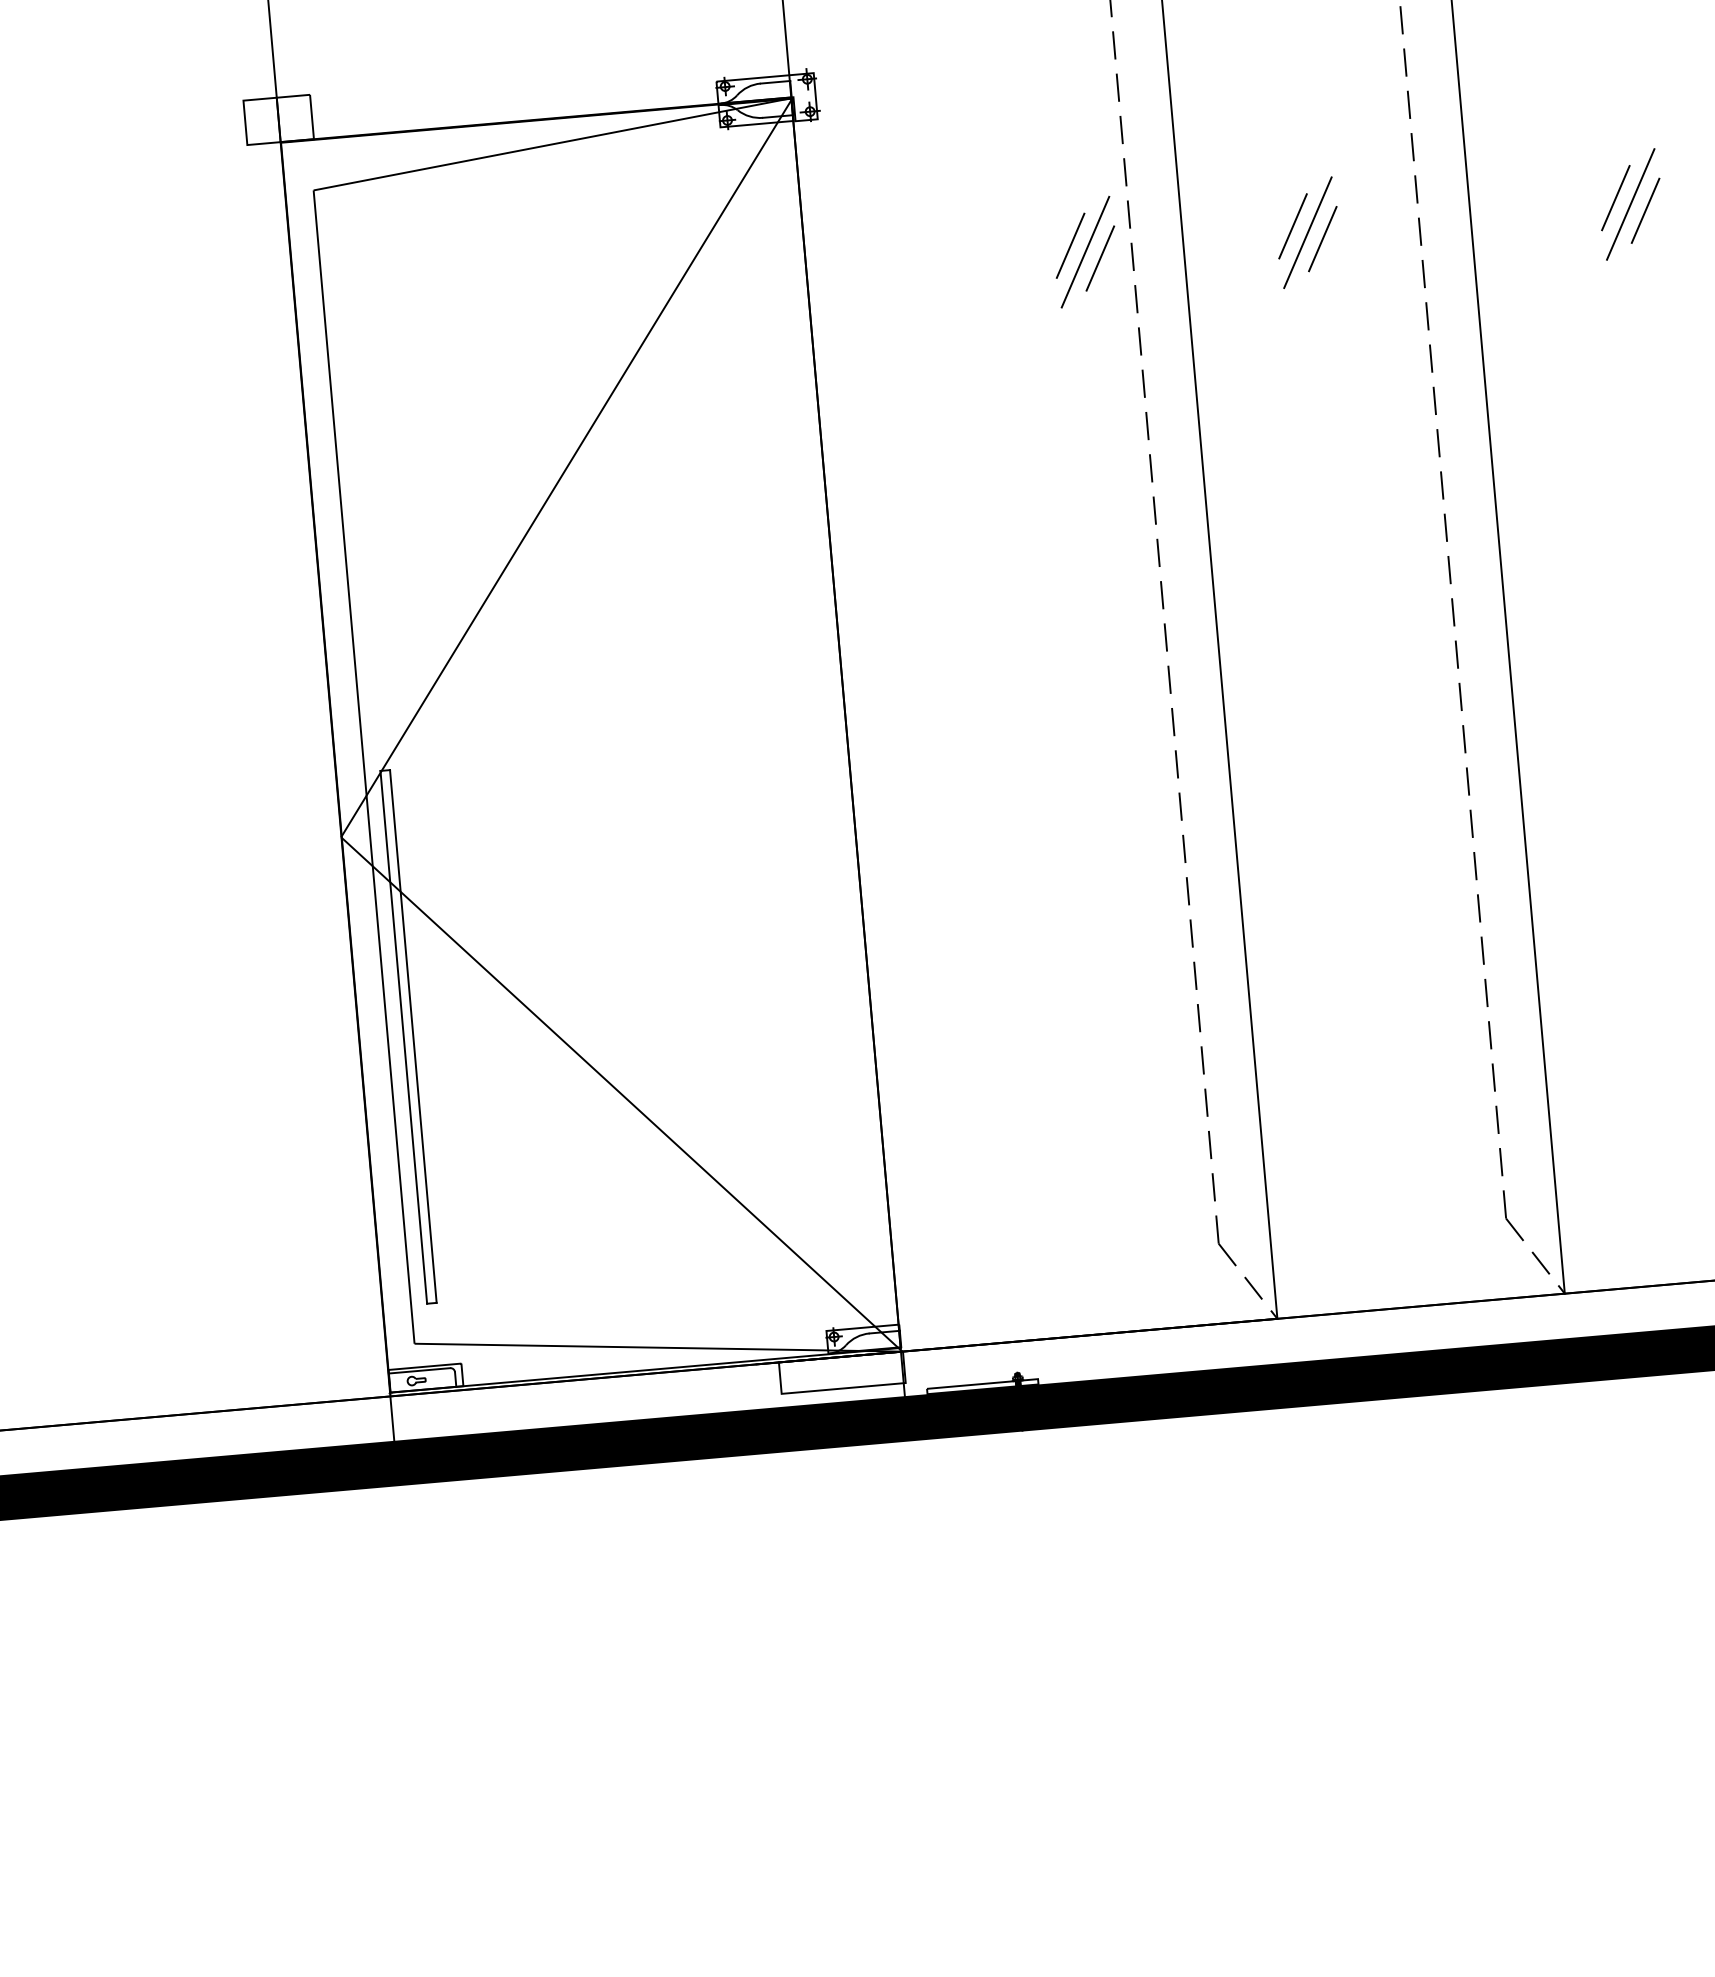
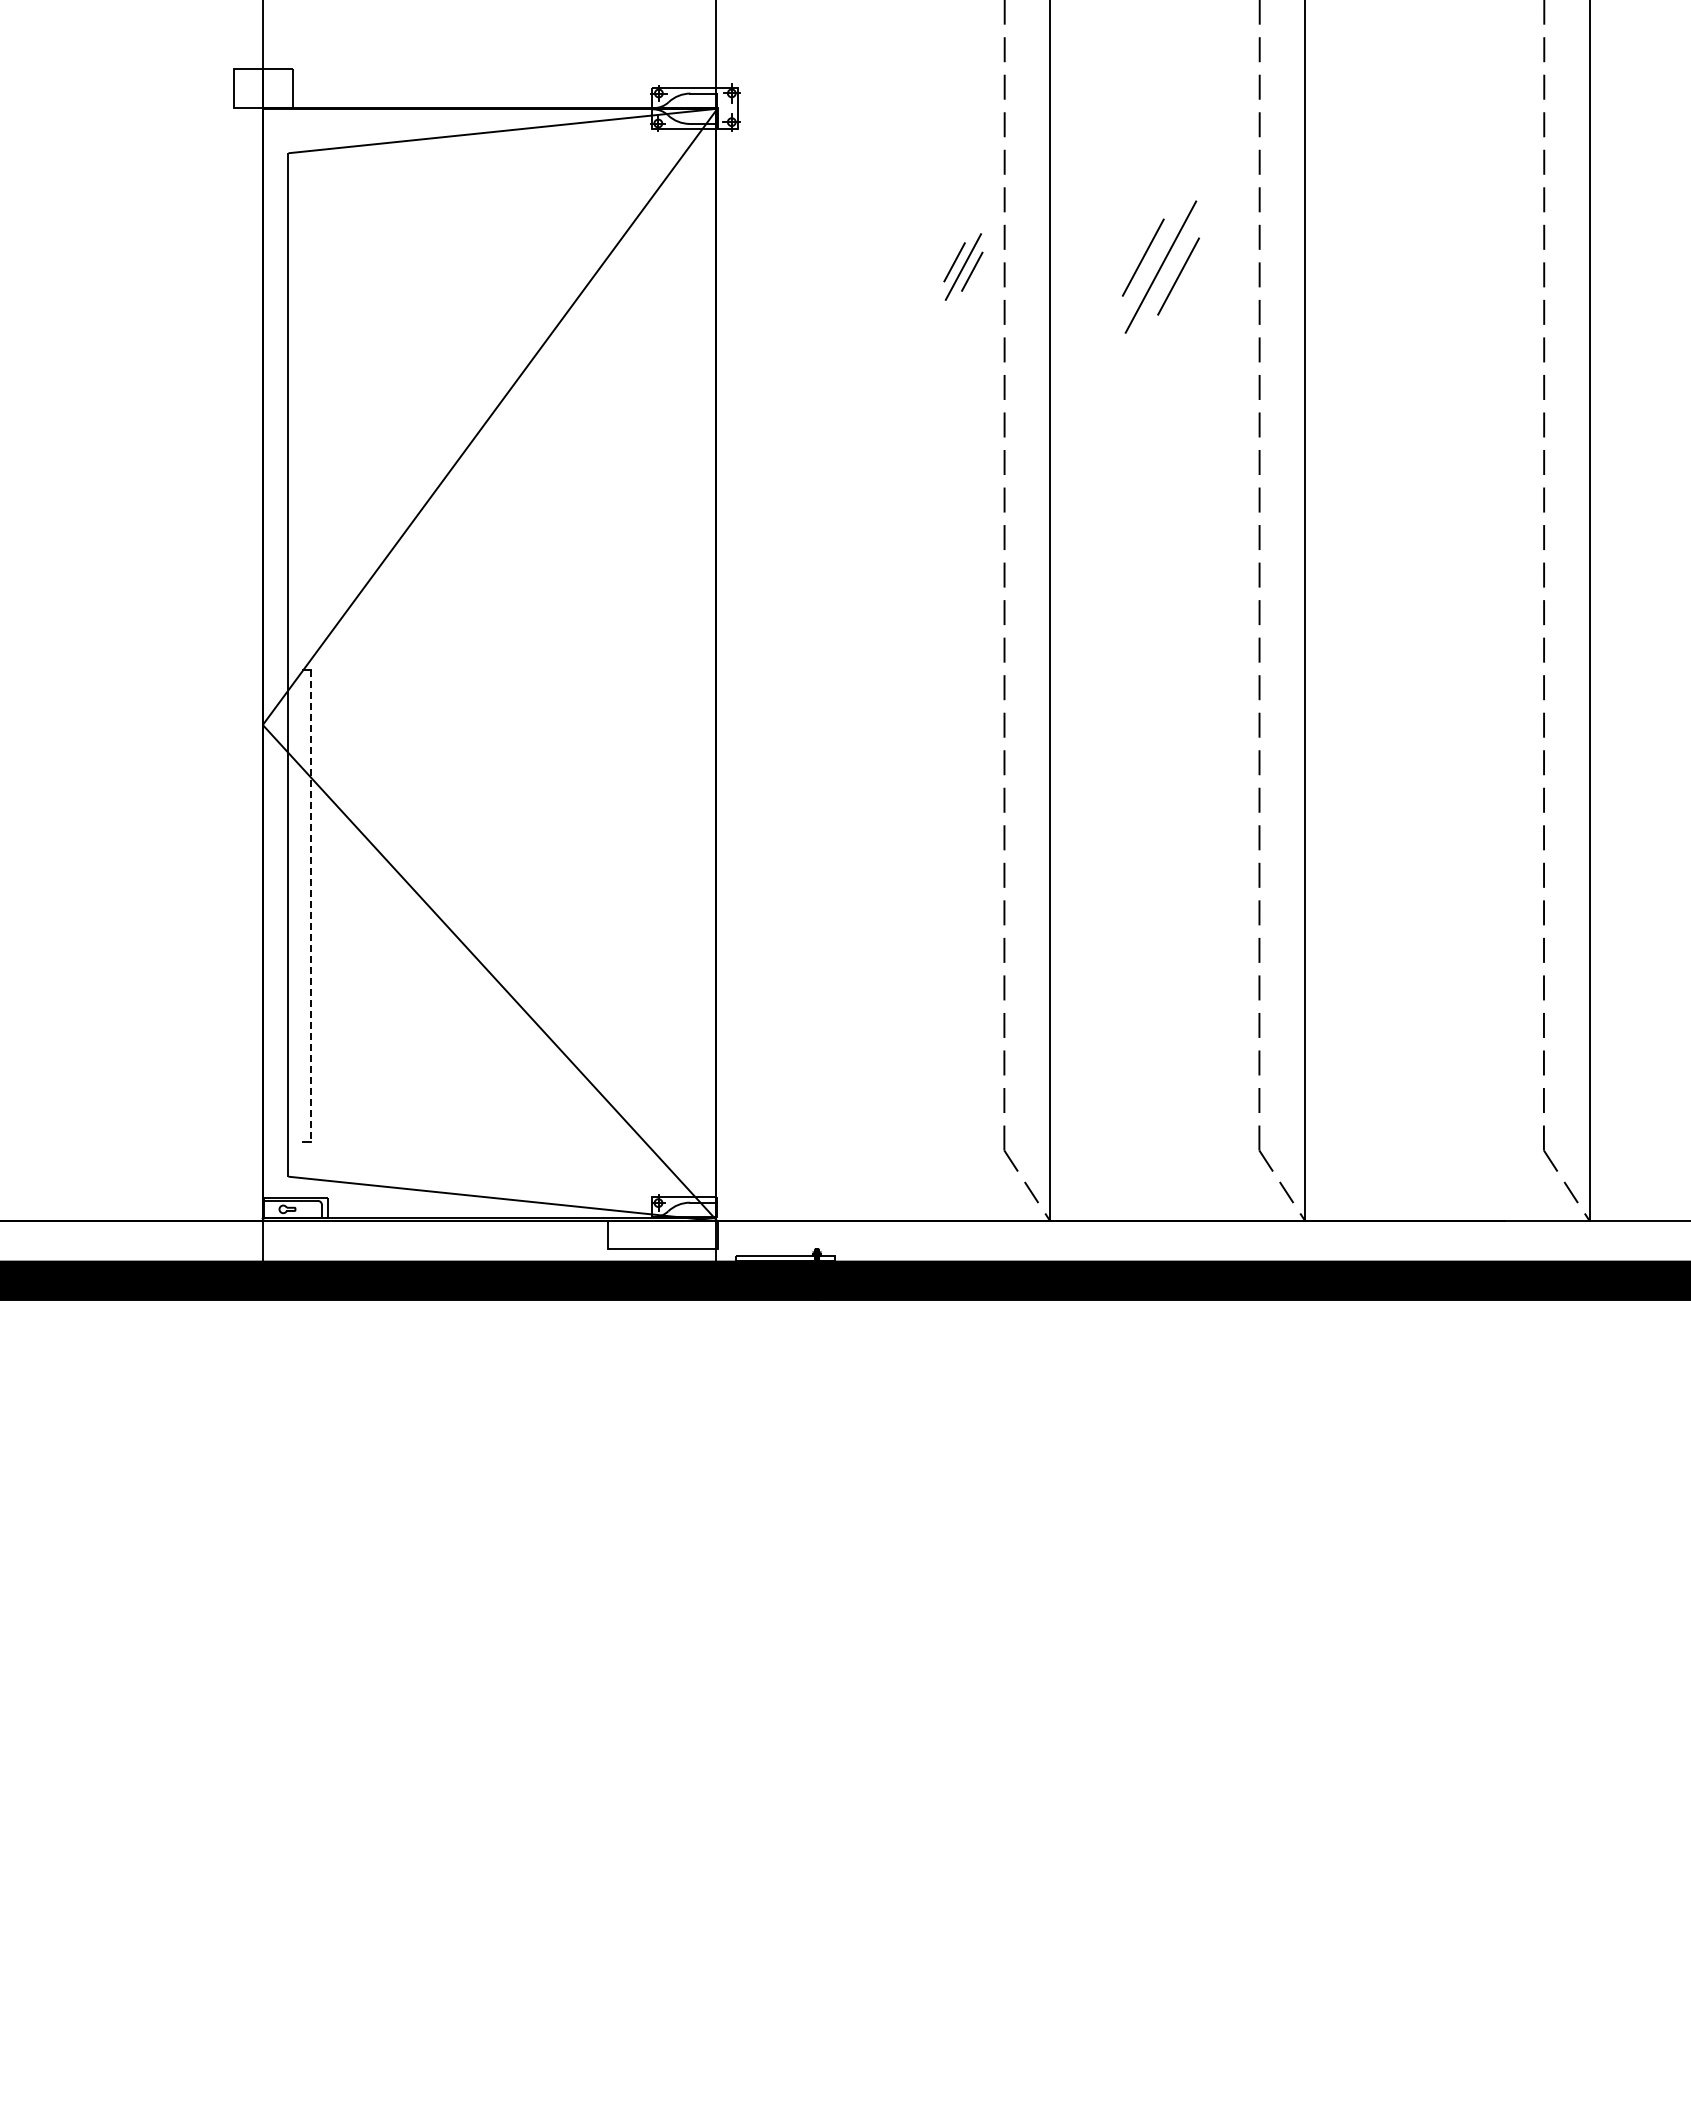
part: (1630, 203) -> (1447, 266), removed
part: (1307, 232) -> (1160, 266), size x1.4
part: (1085, 251) -> (963, 266), size x0.7
line: (403, 1036) -> (302, 905), removed
line: (413, 1036) -> (311, 906), solid -> dashed

